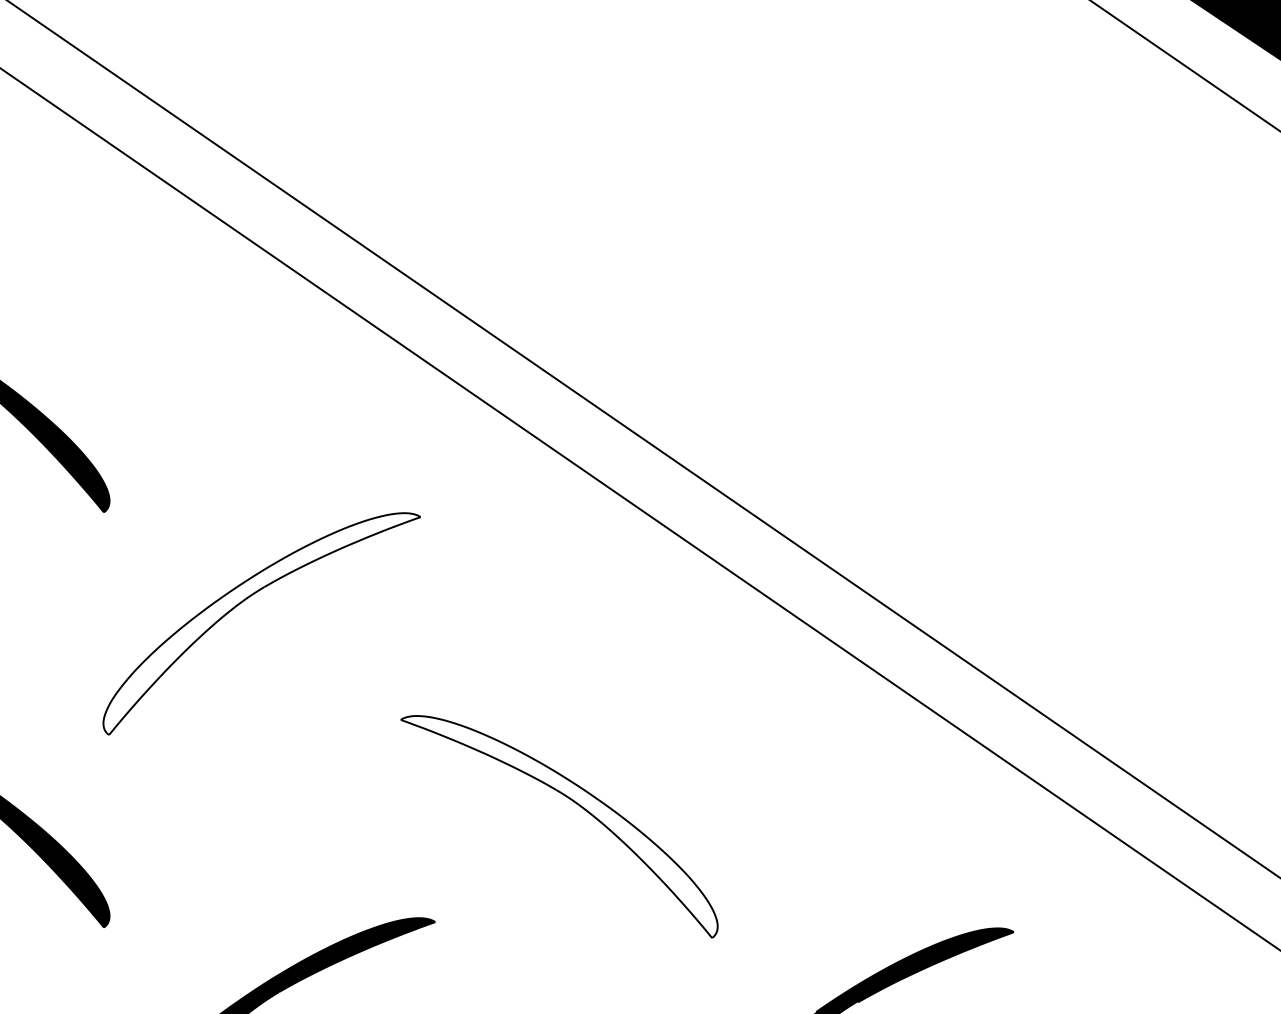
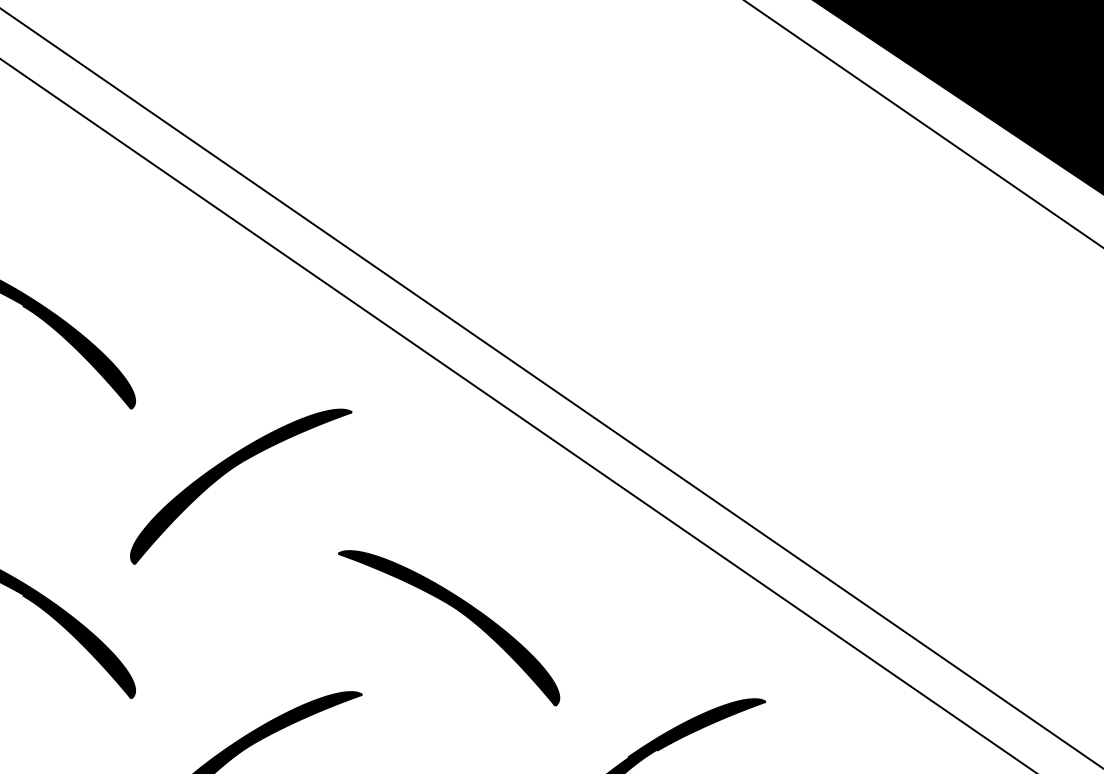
fill: (262, 623) -> (241, 486), added
fill: (558, 827) -> (448, 628), added

